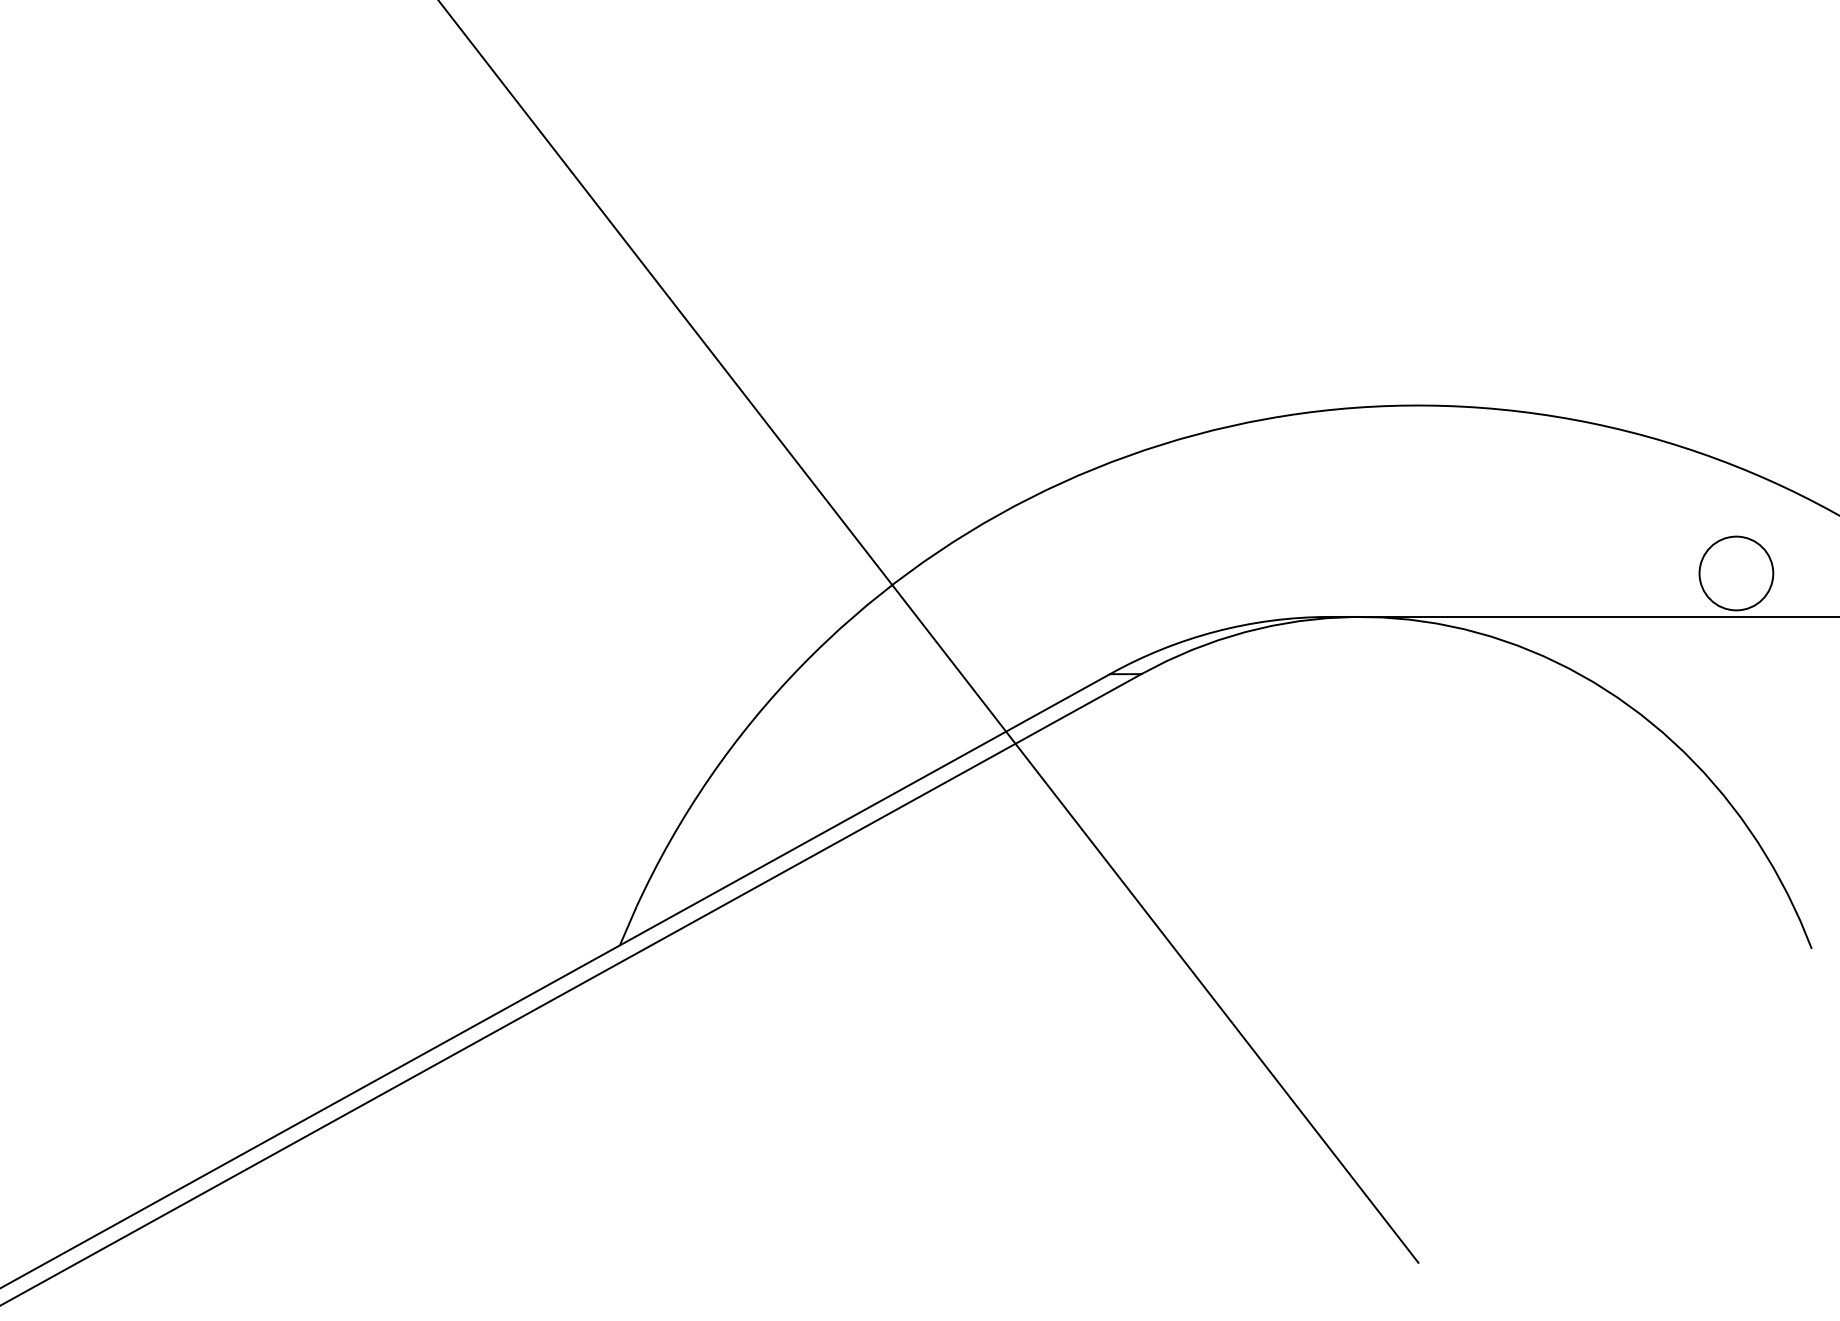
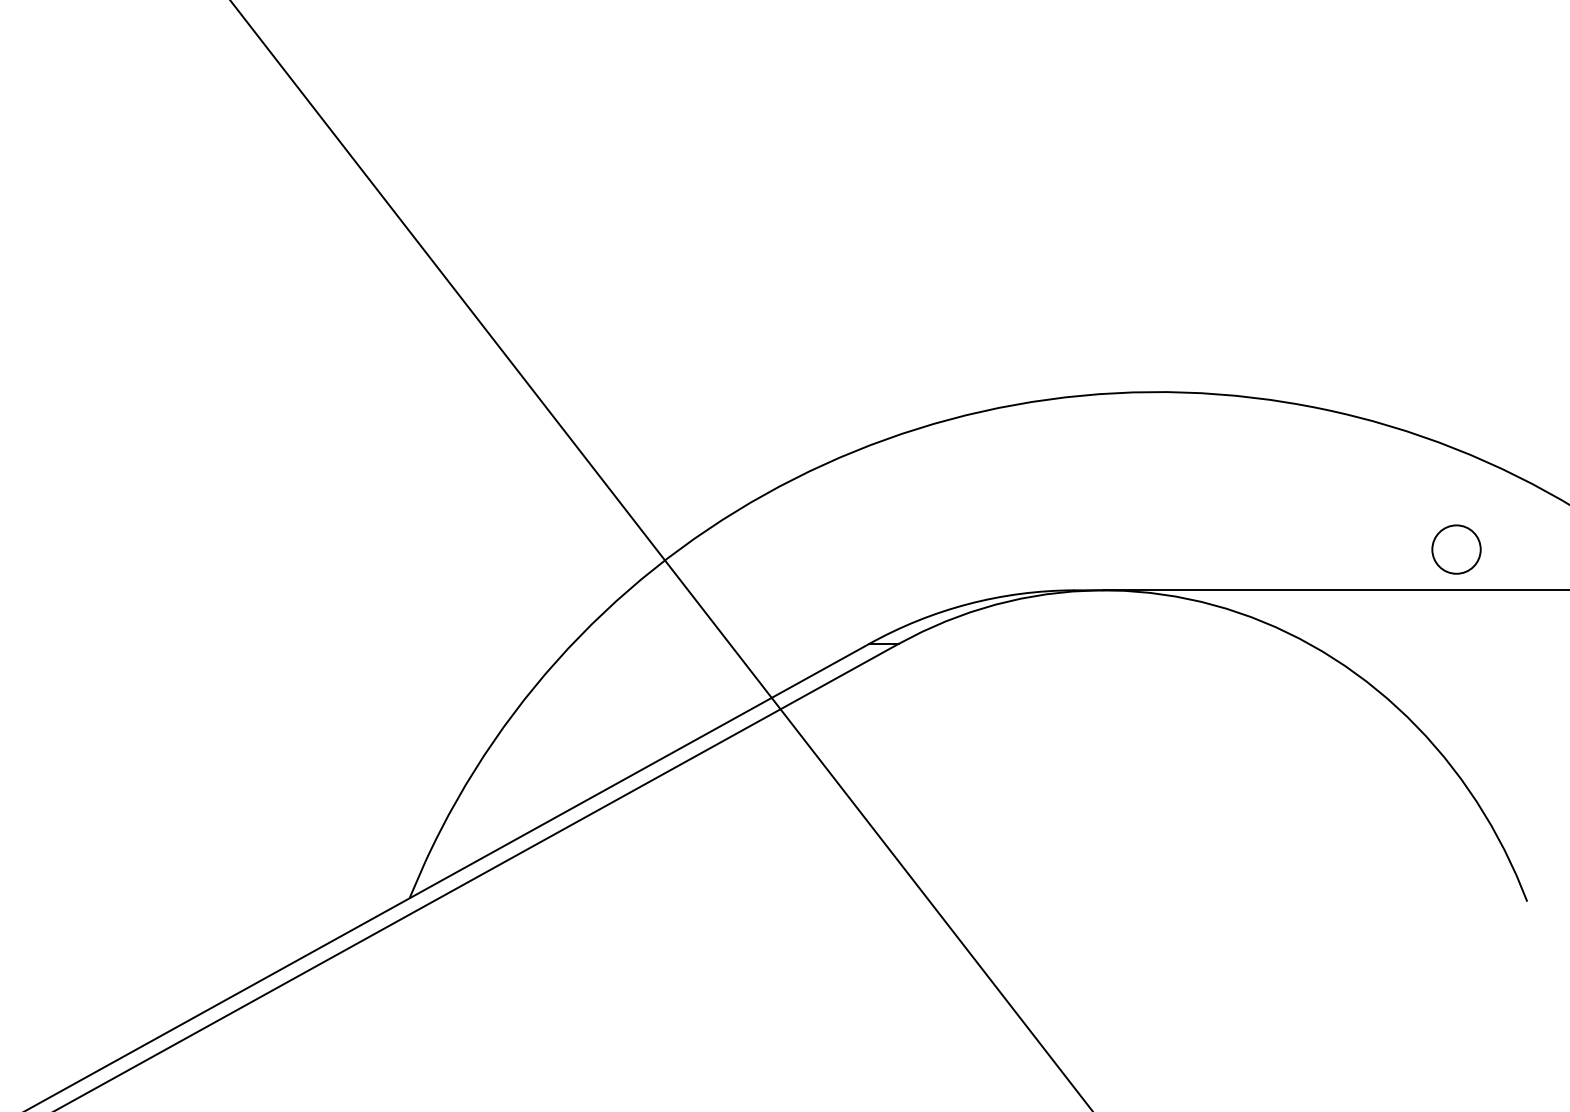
circle: (1736, 573) -> (1456, 549), size x0.7

